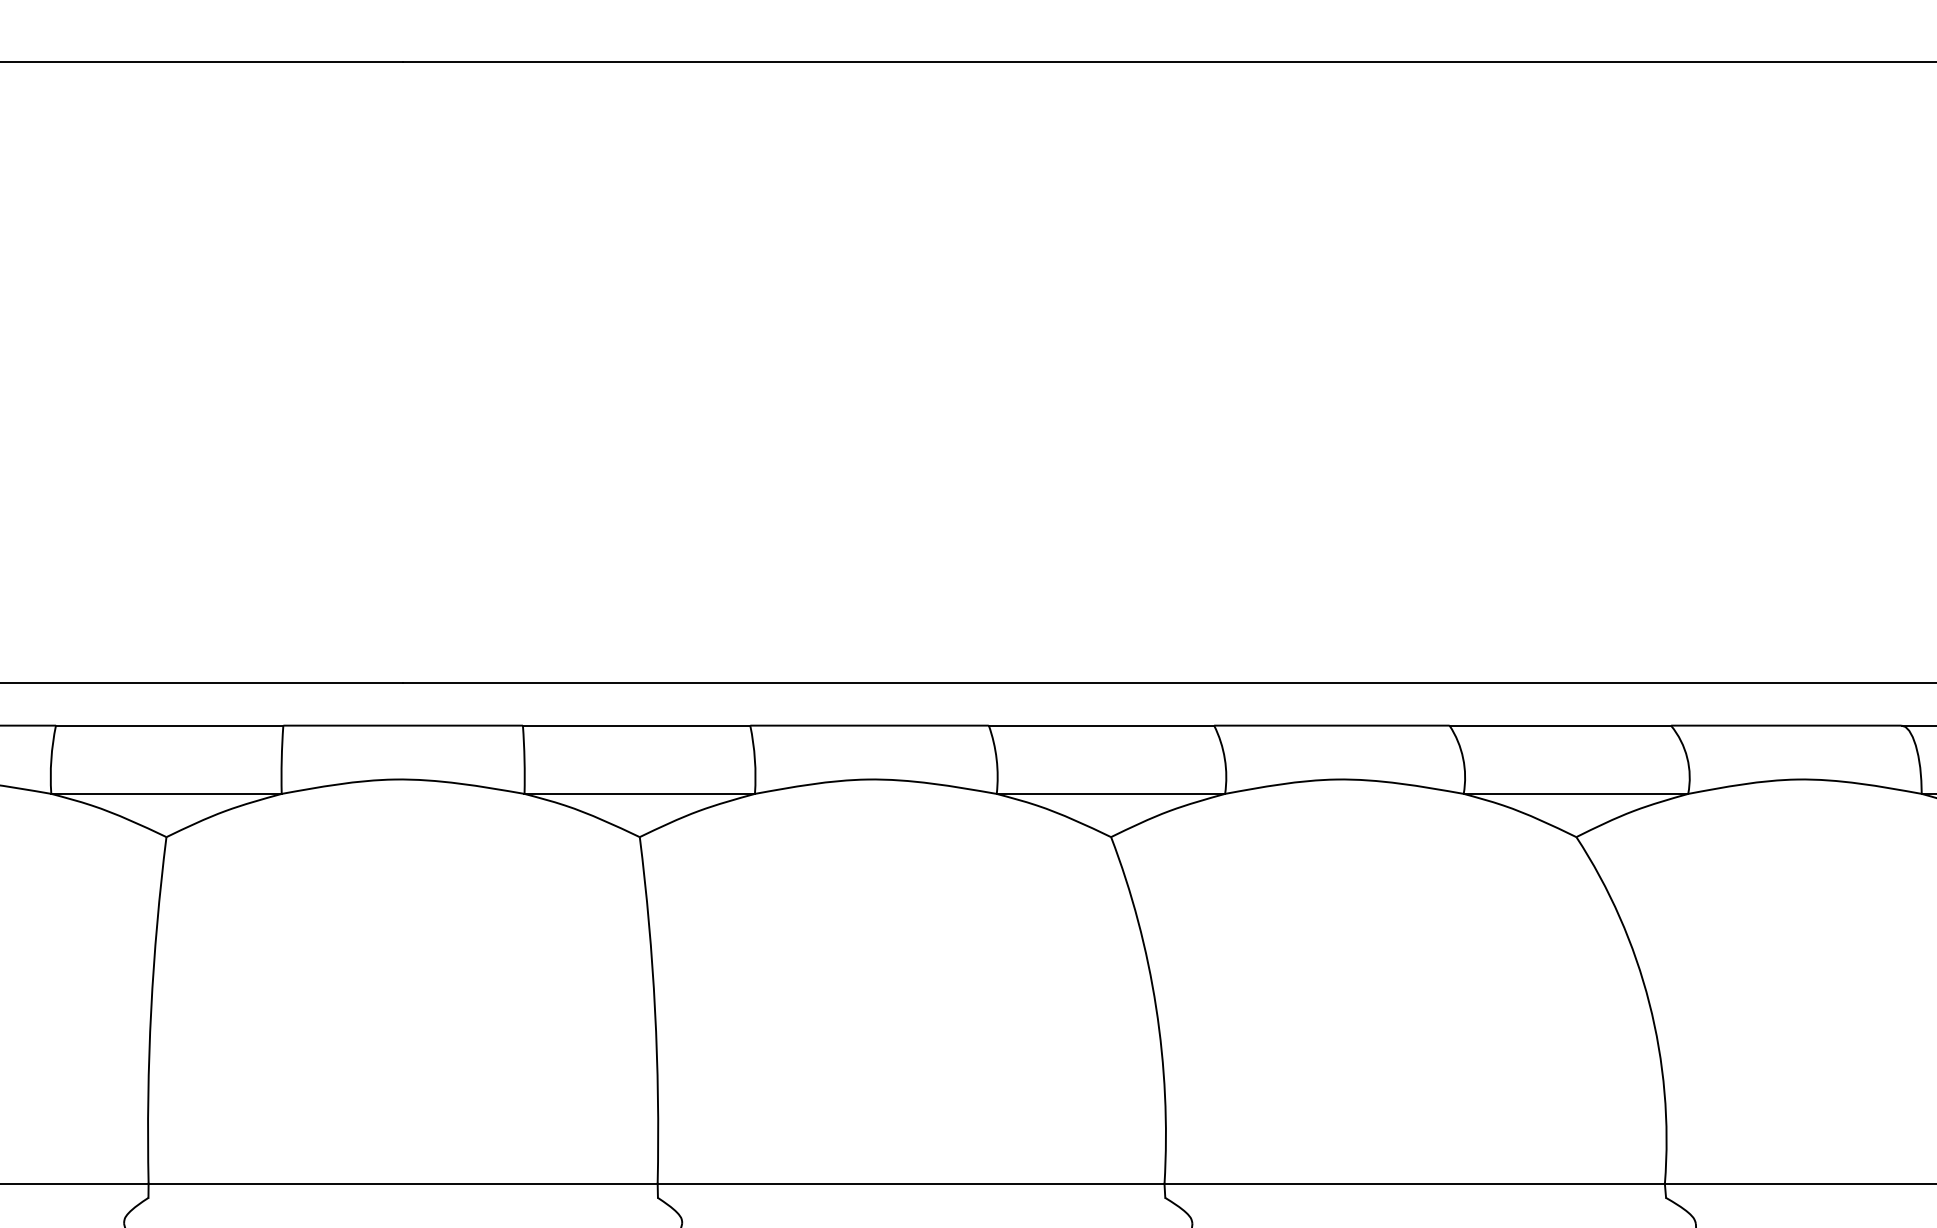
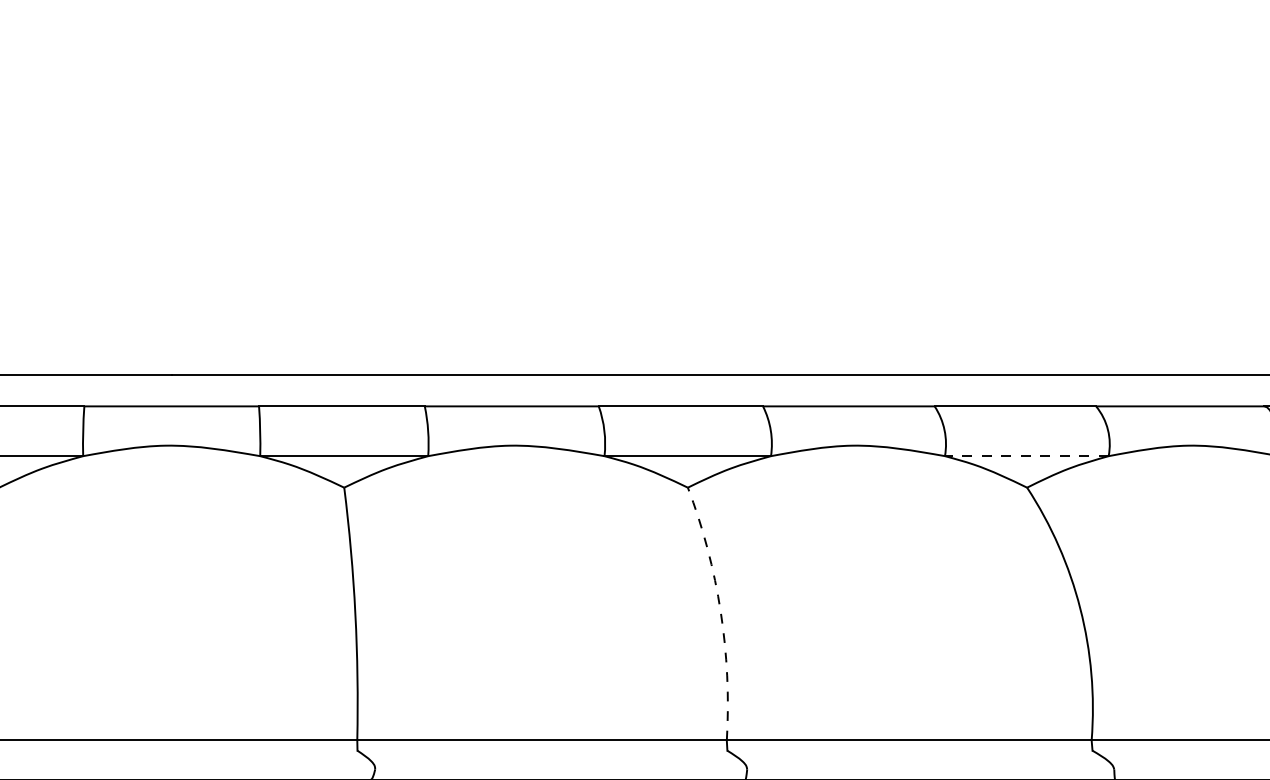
line: (1575, 793) -> (1026, 455), solid -> dashed
arc: (1156, 1007) -> (720, 611), solid -> dashed

